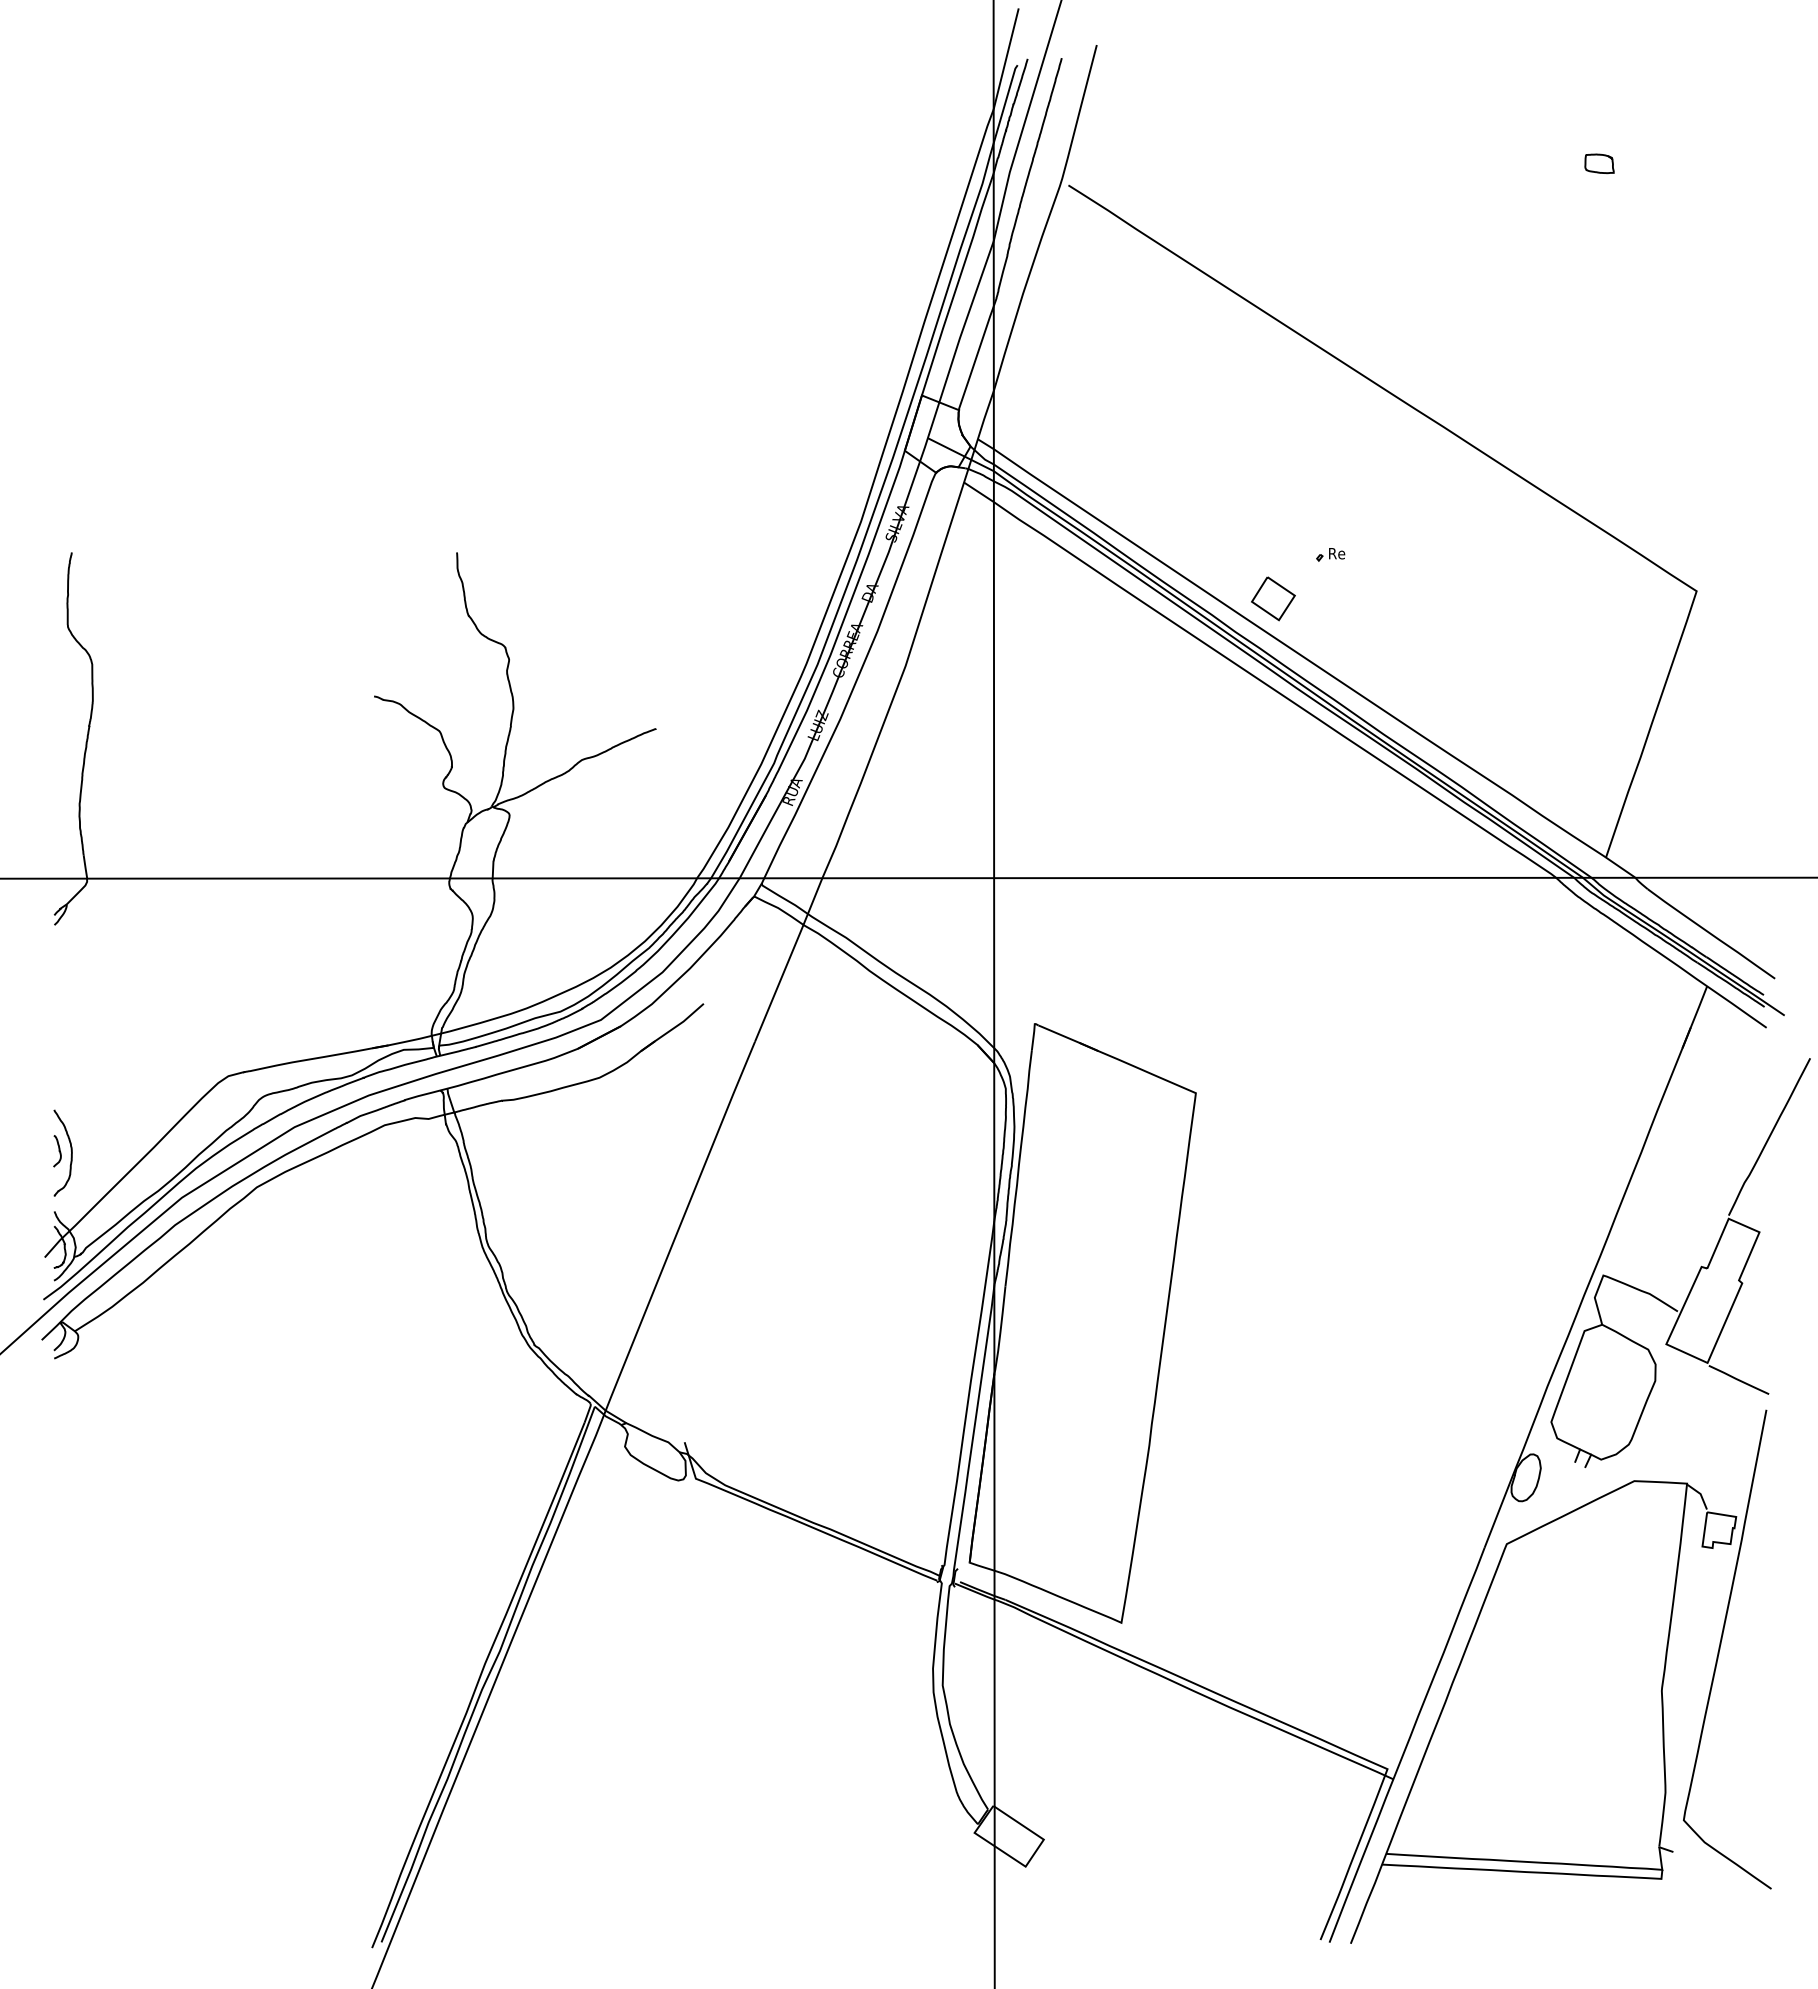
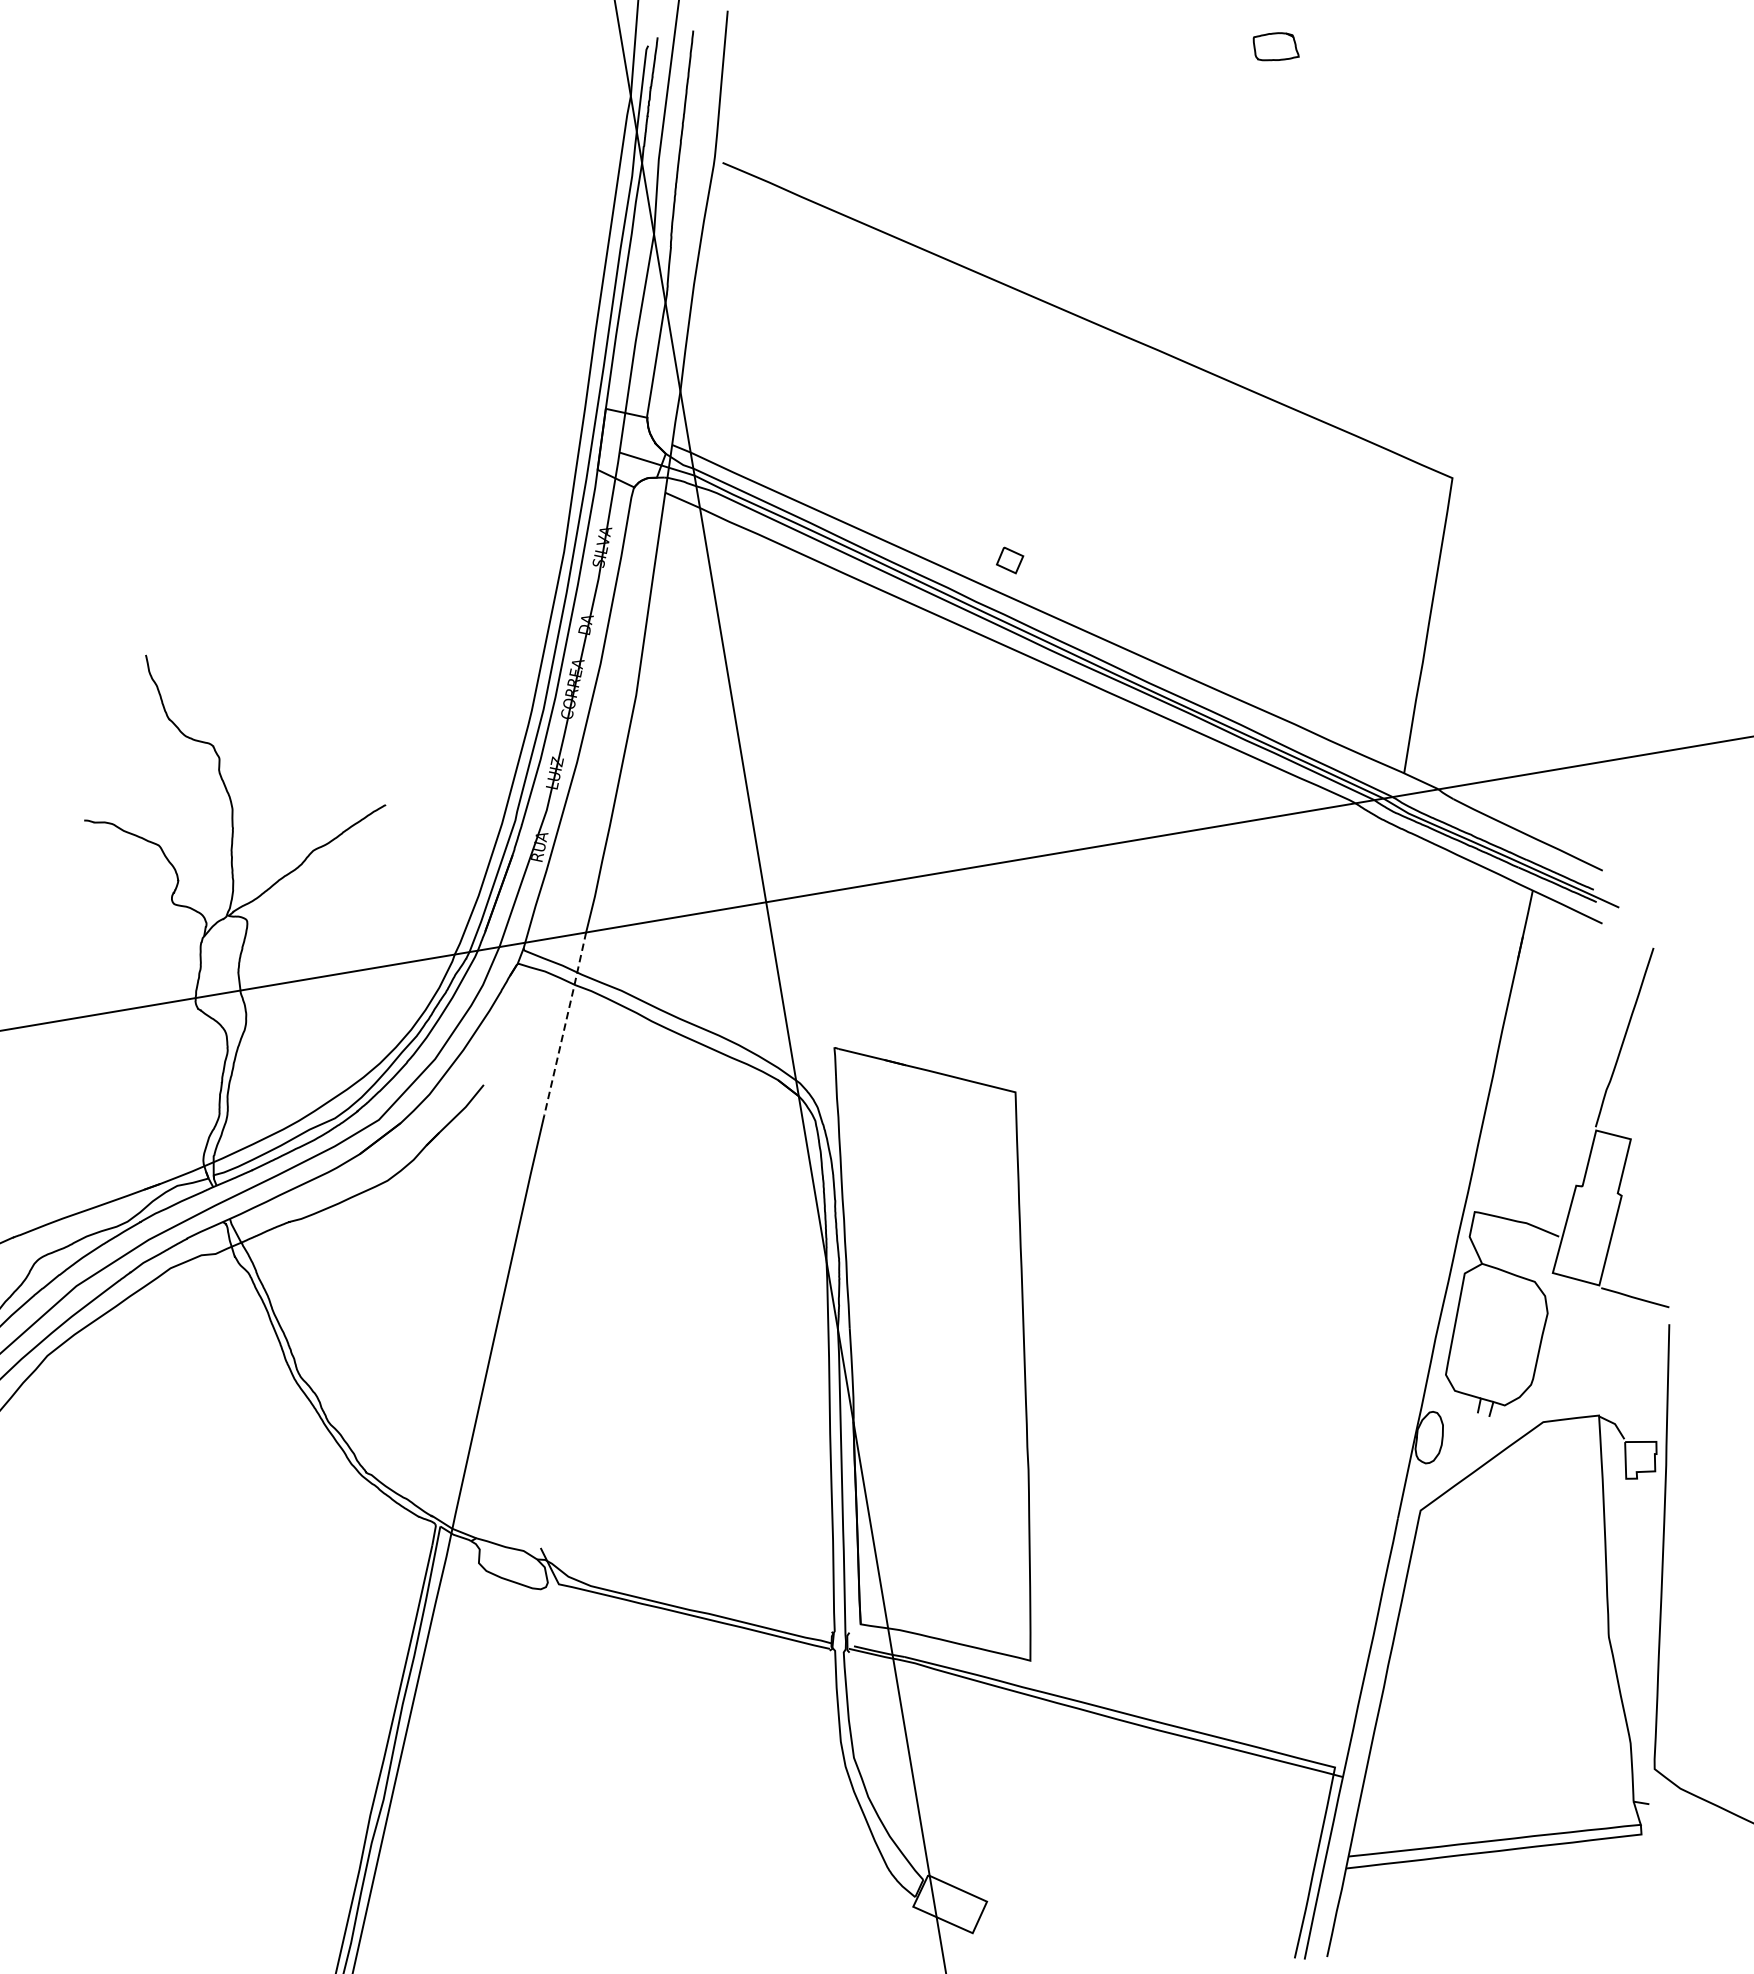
part: (1599, 163) -> (1275, 46), size x1.4
part: (1330, 554) -> (1062, 503), removed
part: (1273, 598) -> (1010, 560), size x0.6
line: (789, 959) -> (565, 1023), solid -> dashed

